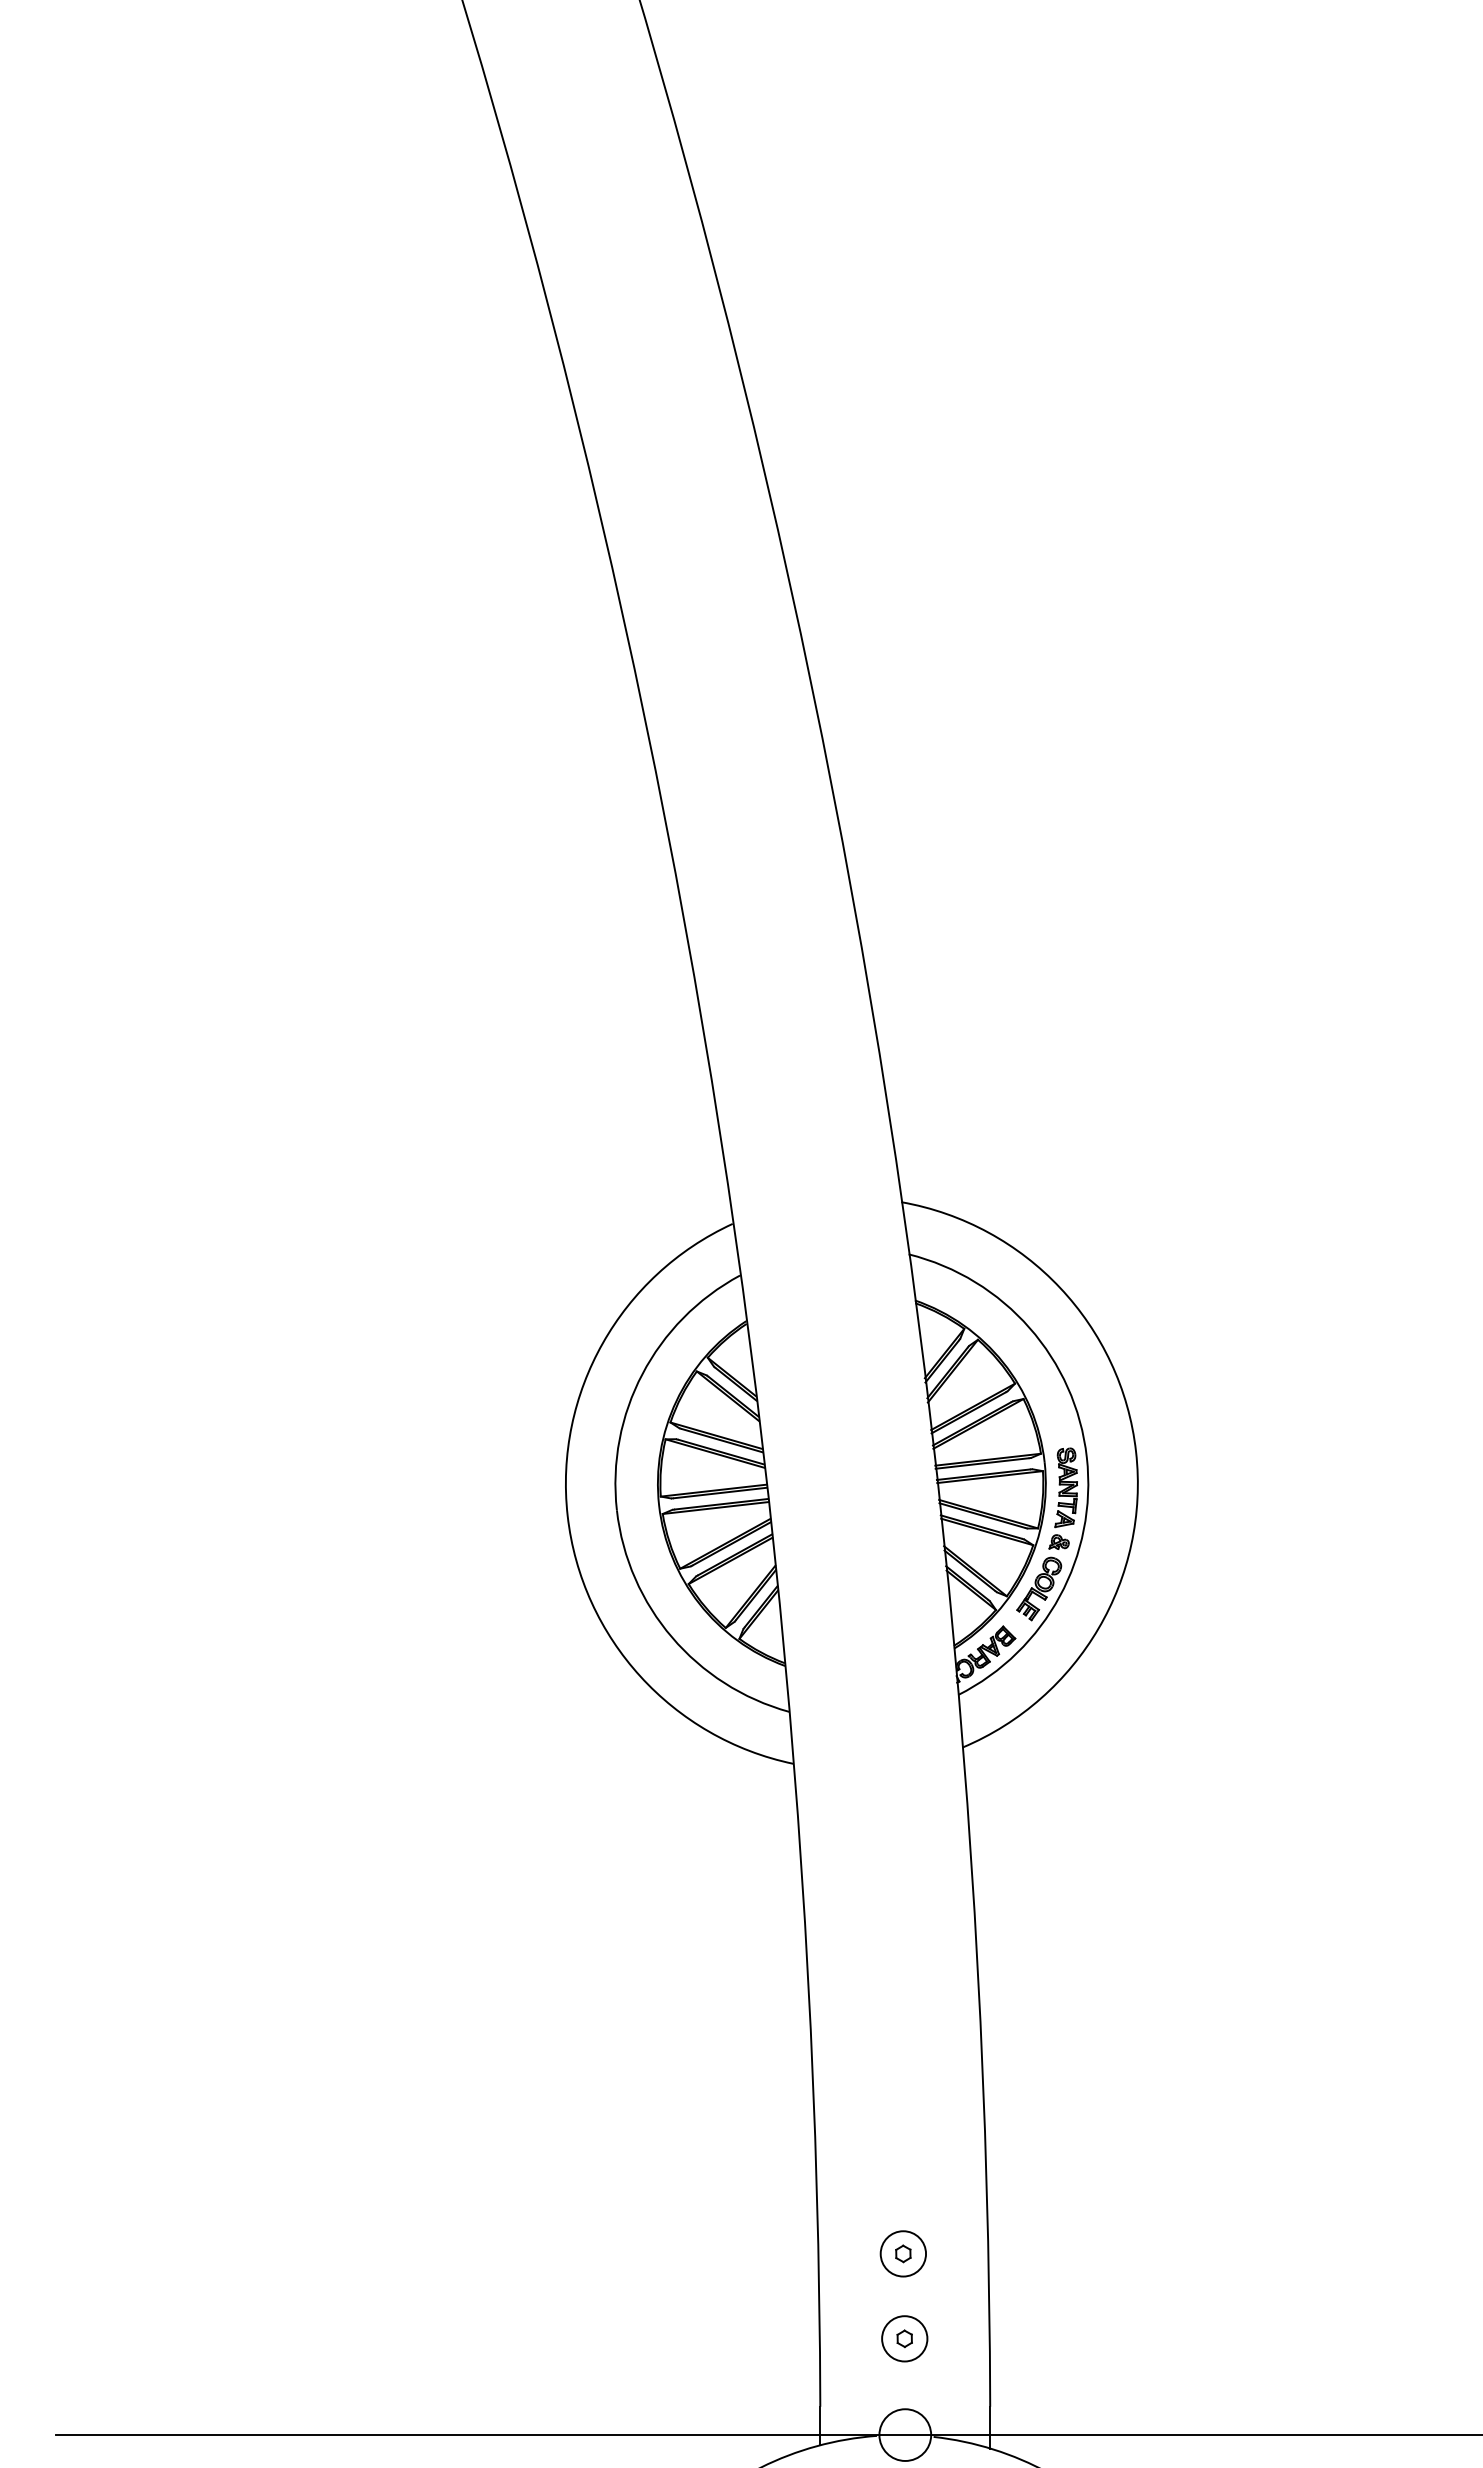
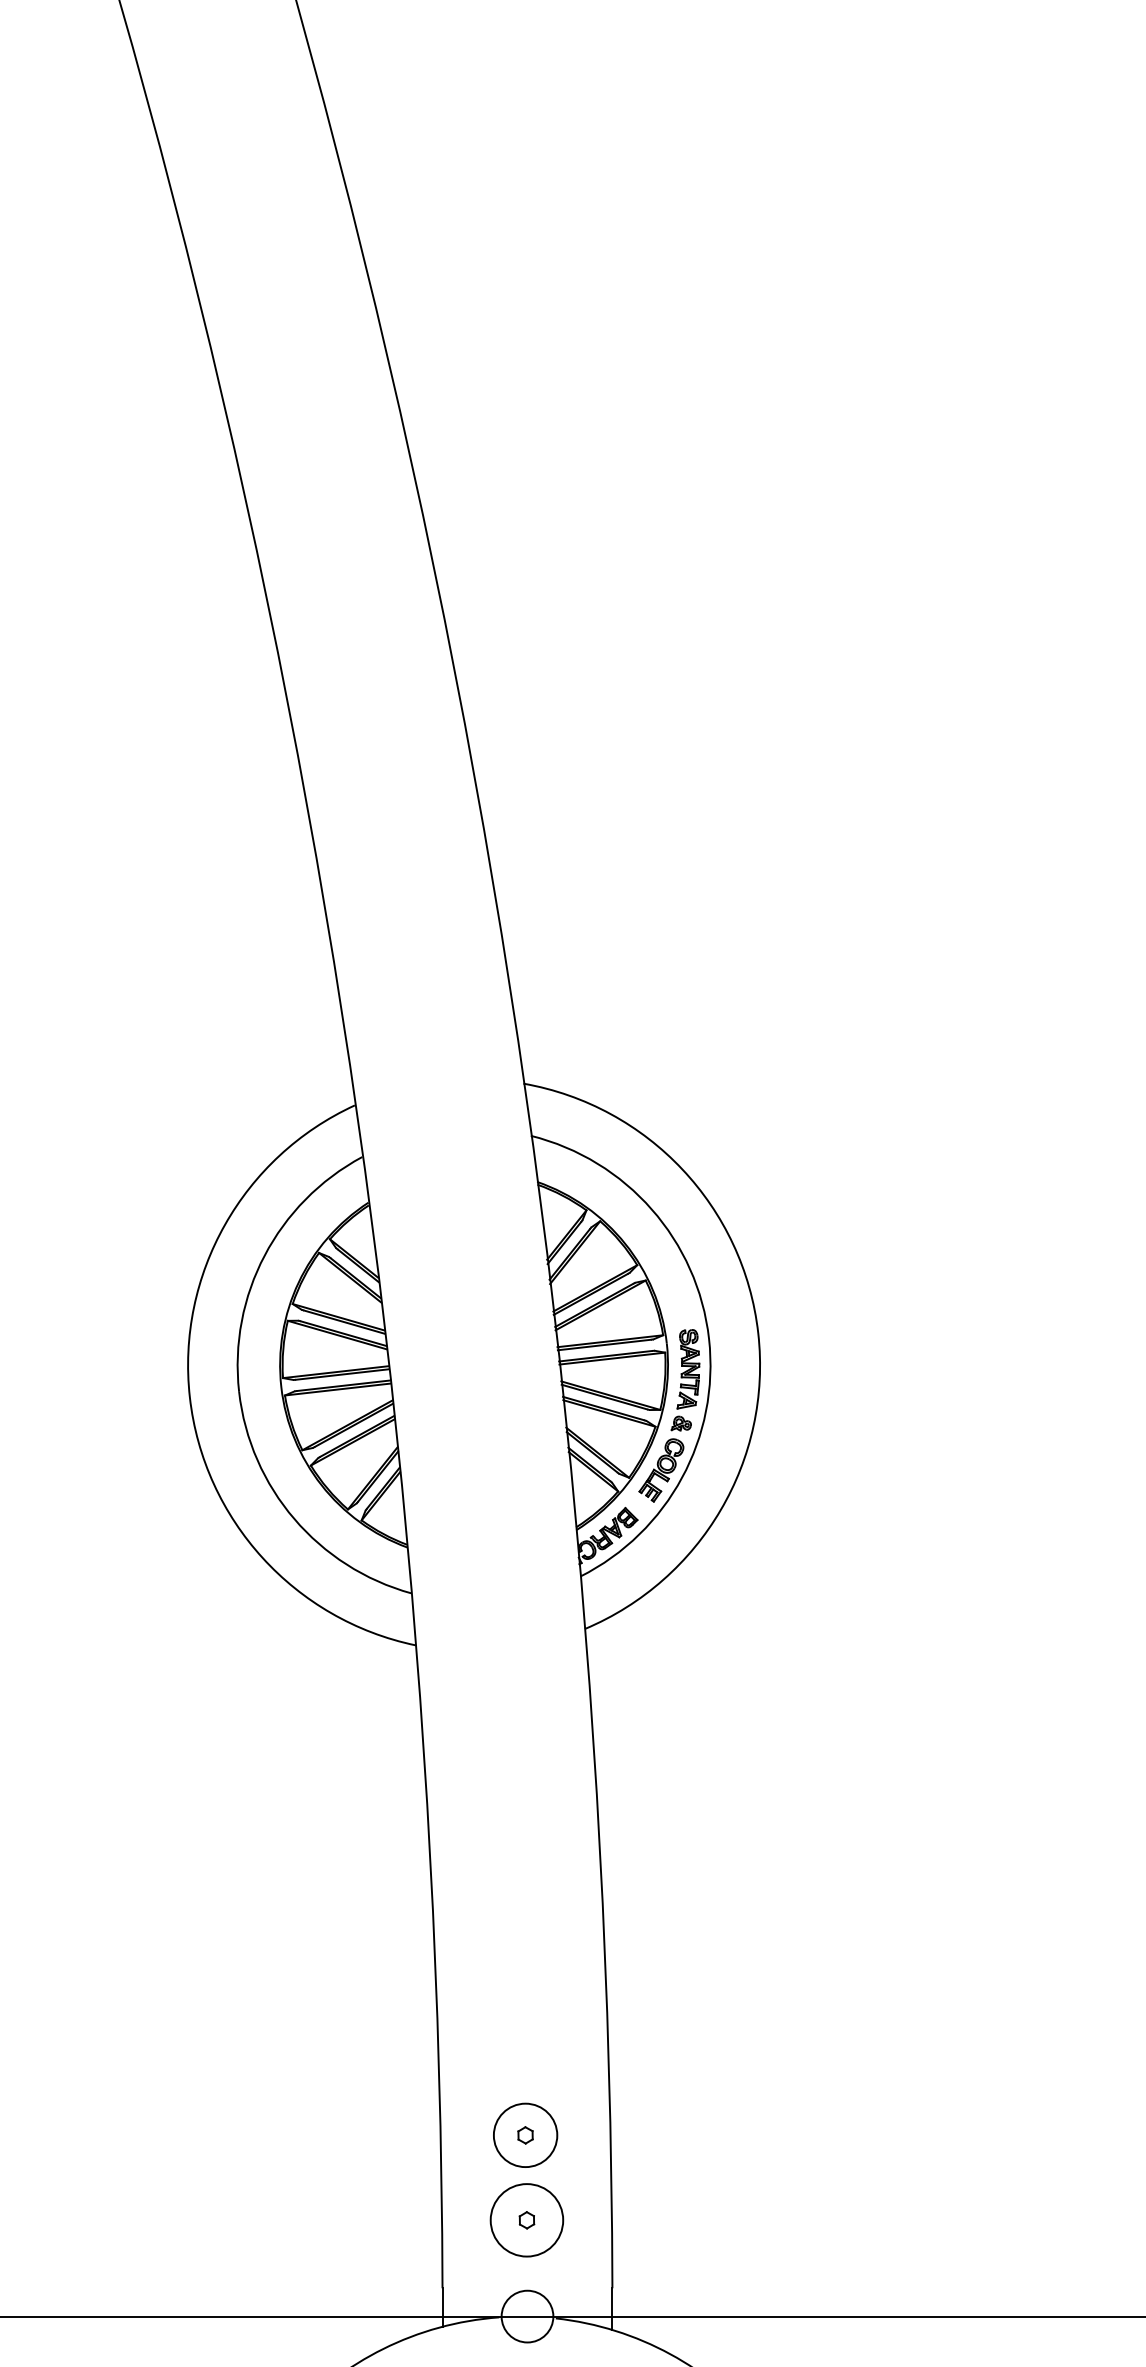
circle: (903, 2253) -> (525, 2135), size x1.4
circle: (904, 2338) -> (526, 2220), size x1.6

